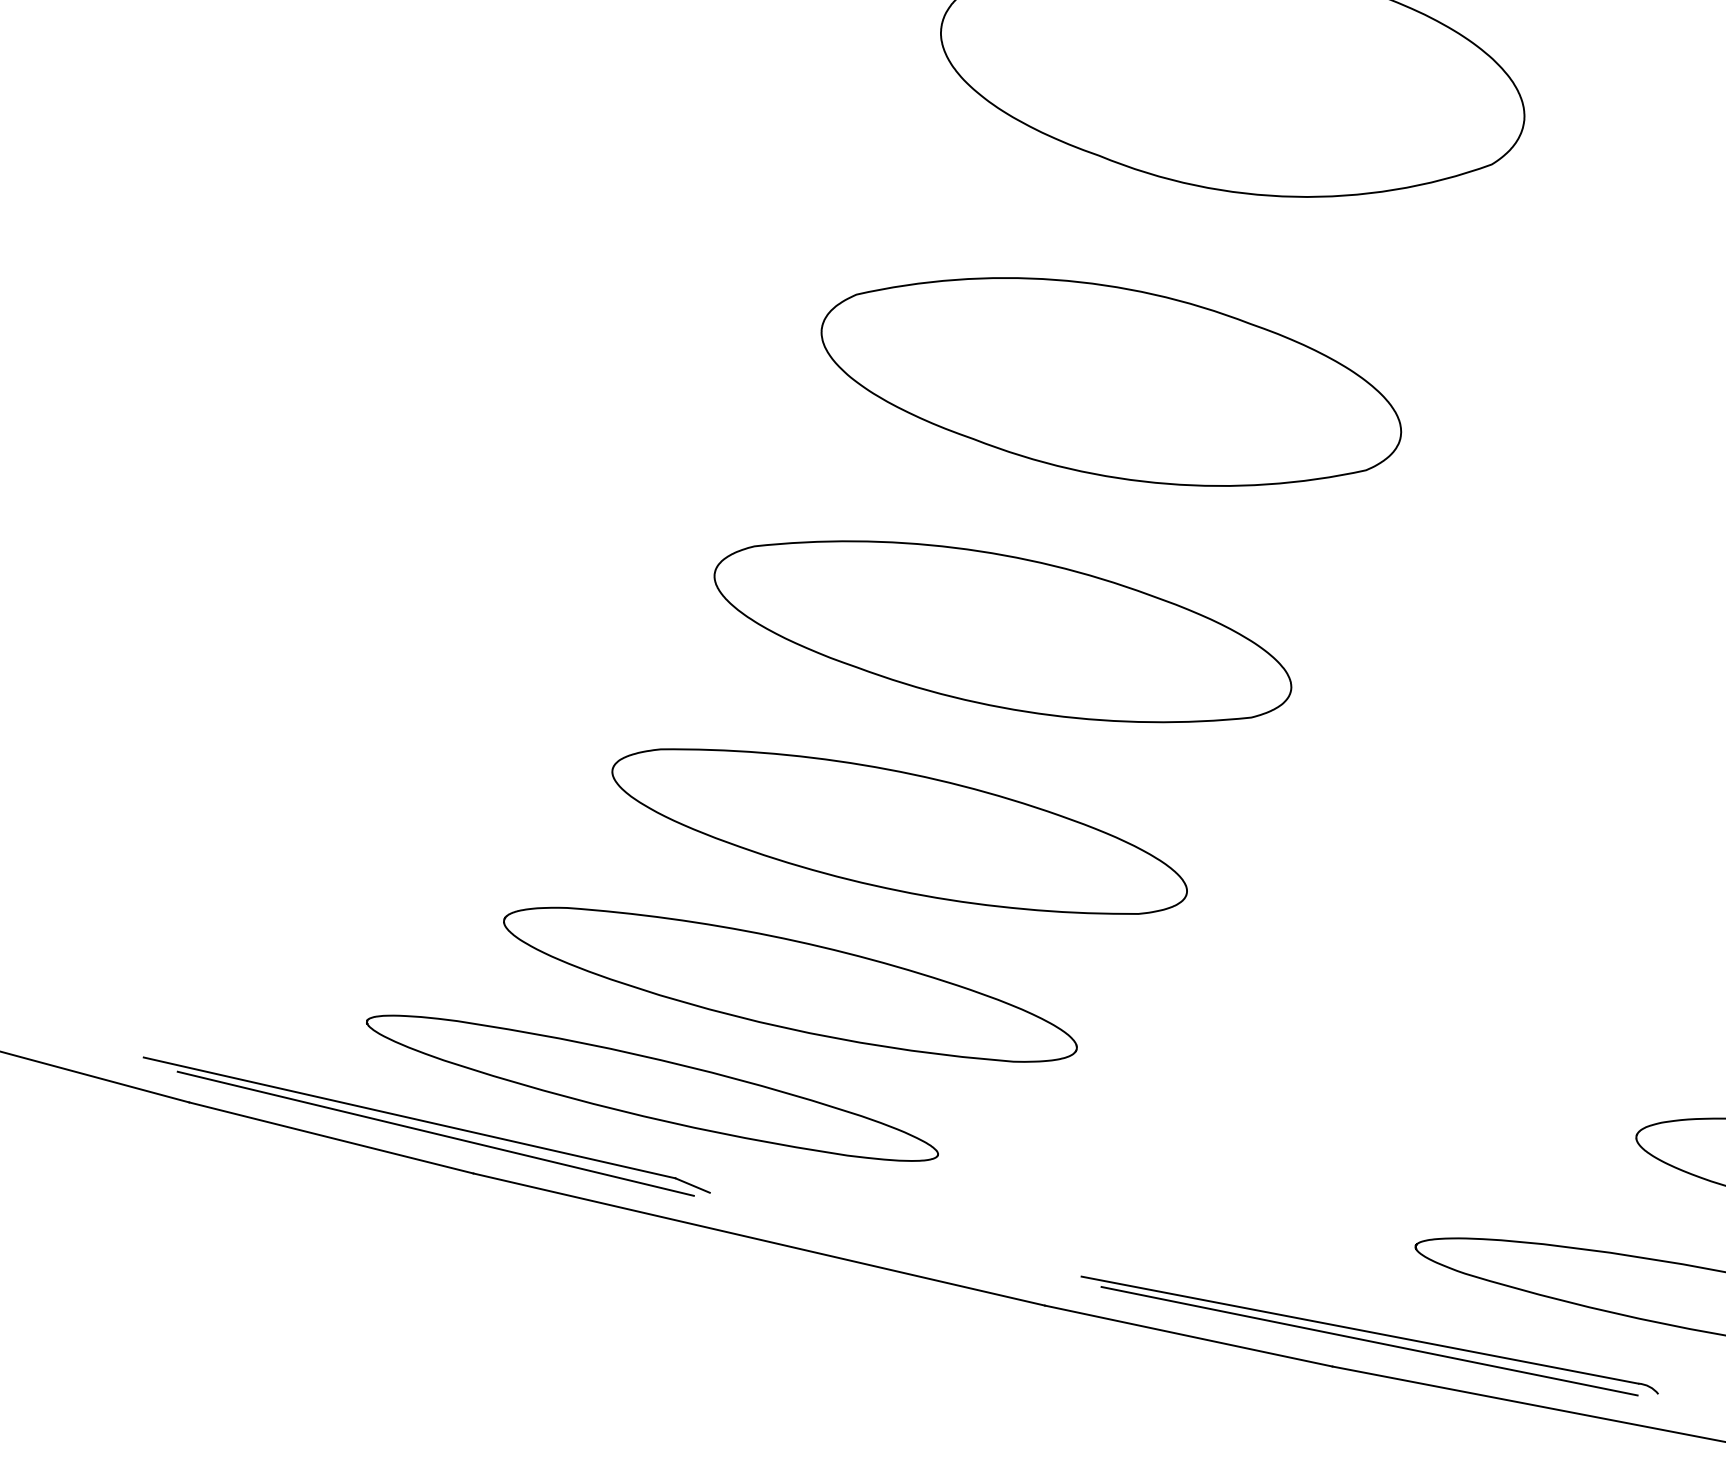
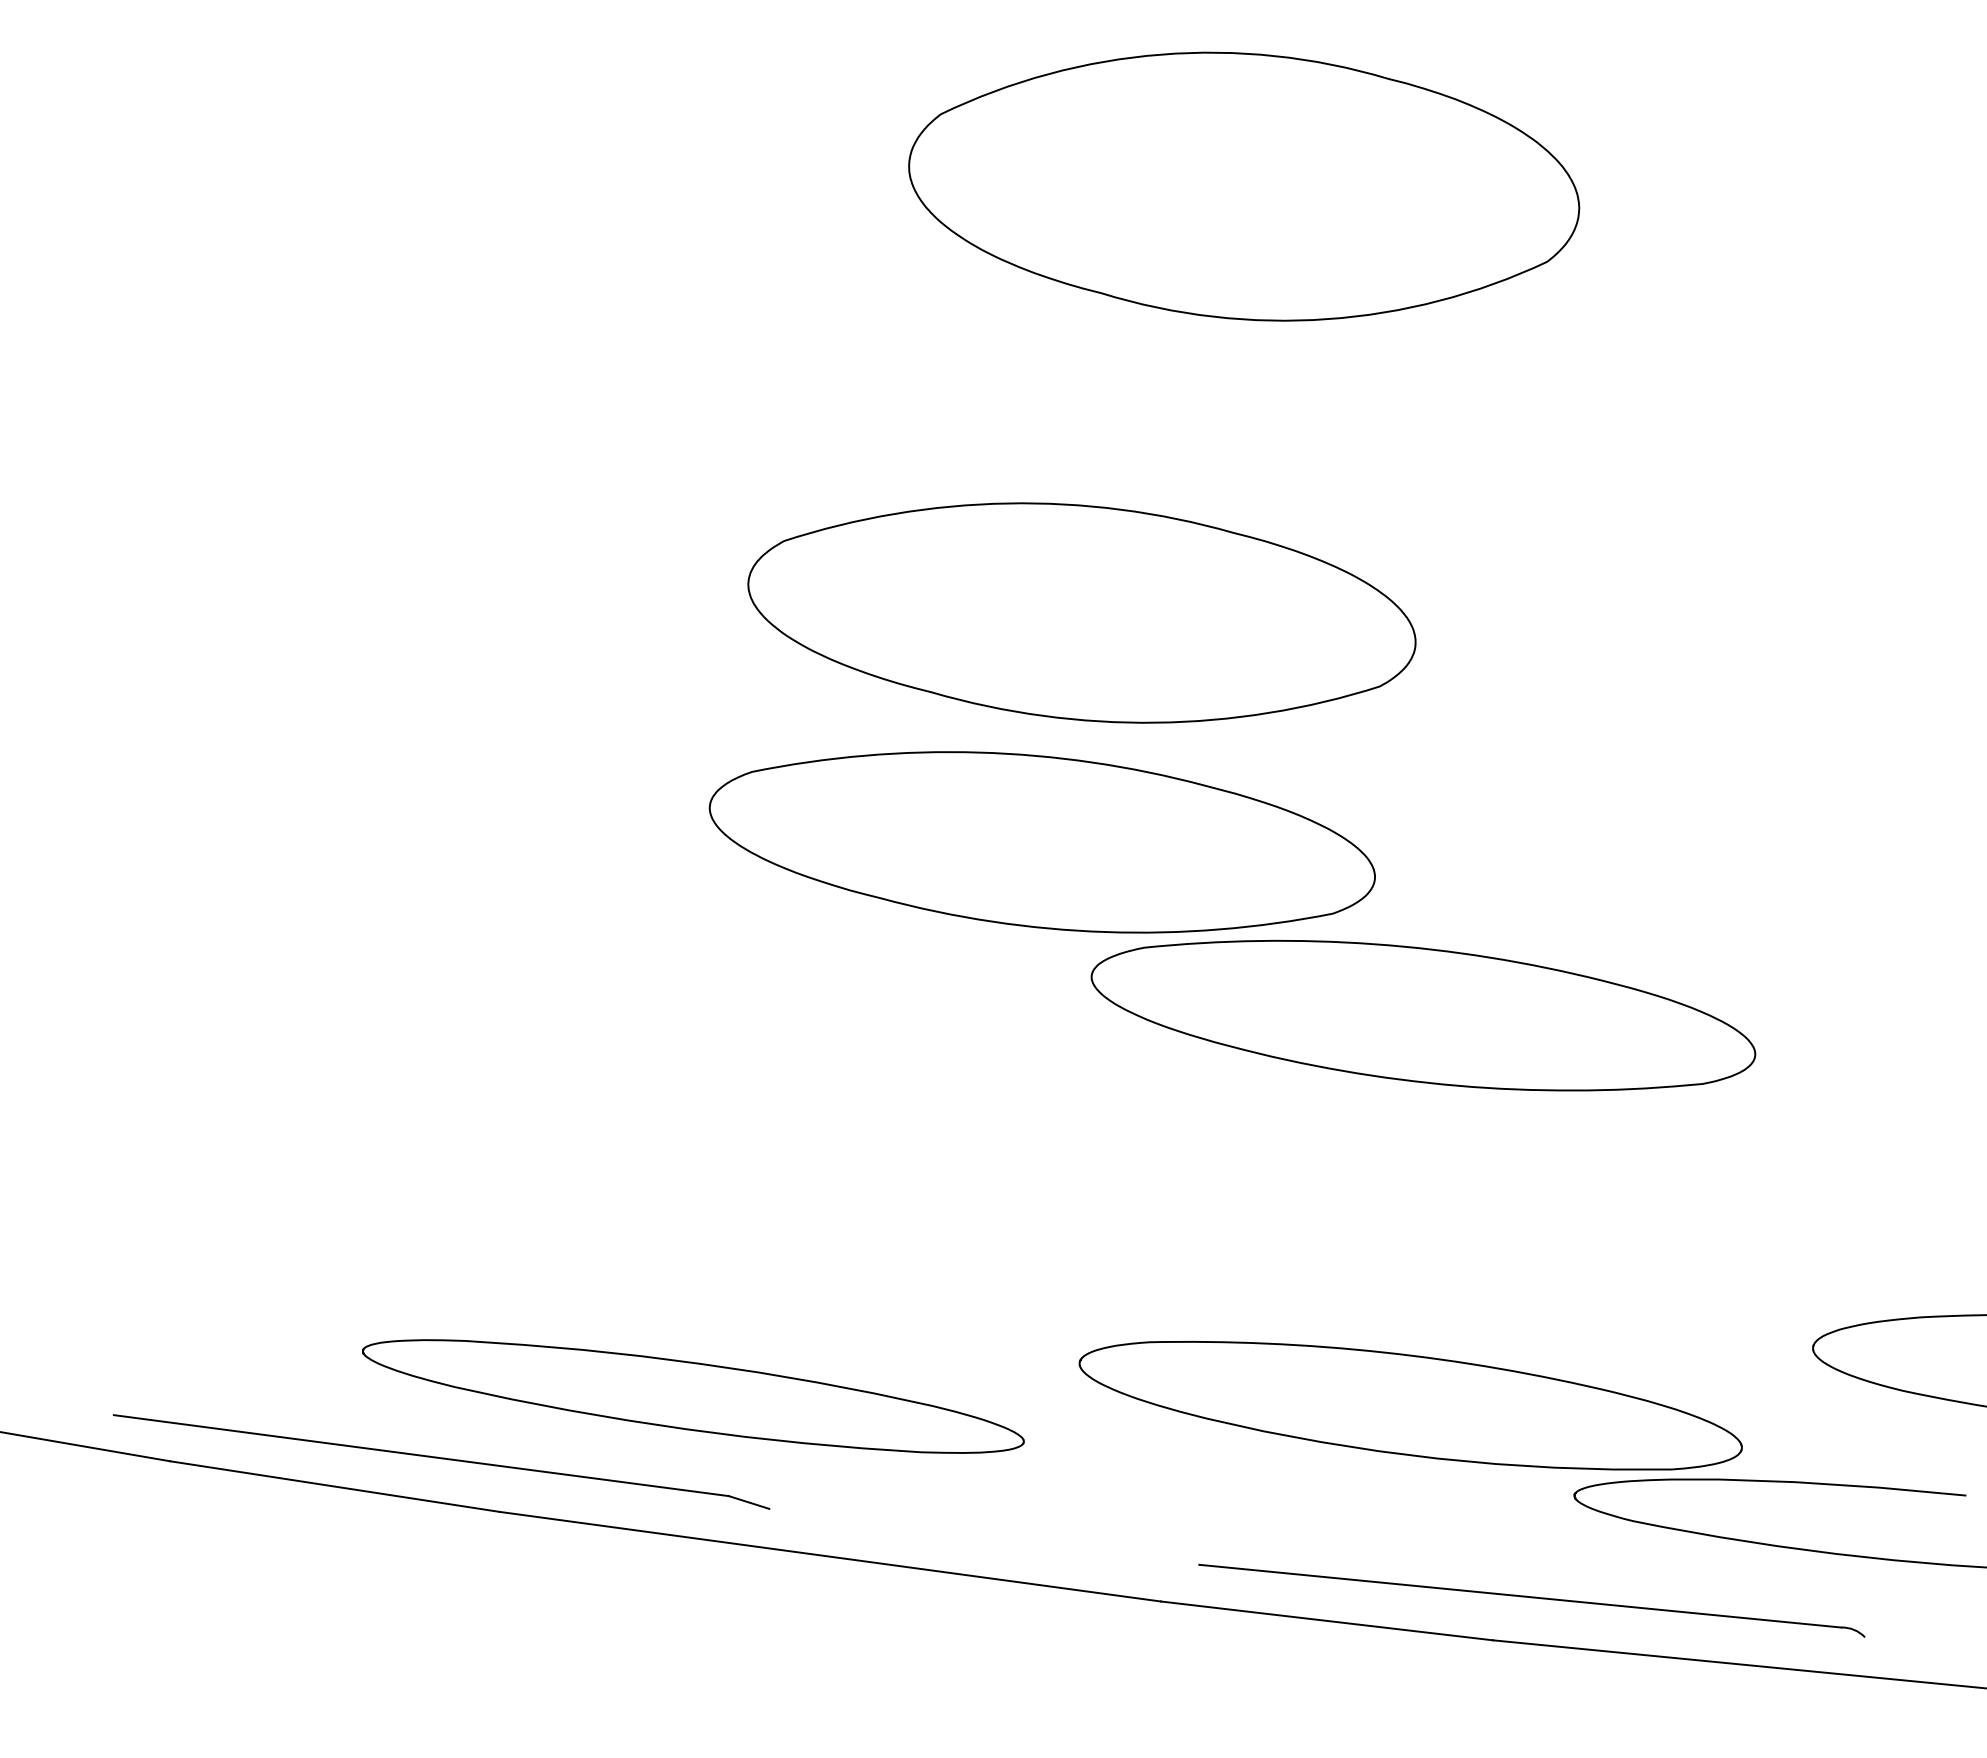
part: (1111, 381) -> (1081, 612), moved
part: (899, 831) -> (1423, 1015), moved
part: (790, 984) -> (1410, 1405), moved
line: (435, 1133) -> (452, 1470), removed
line: (1369, 1341) -> (1532, 1607), removed

